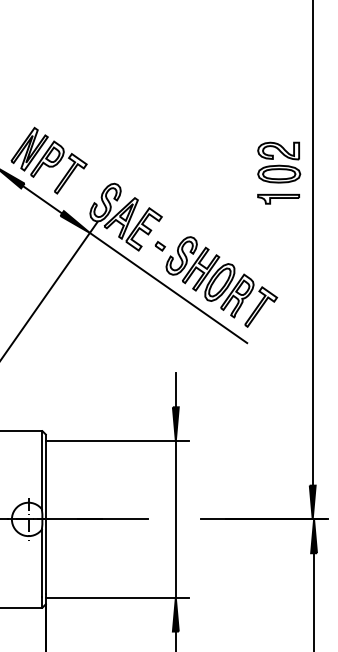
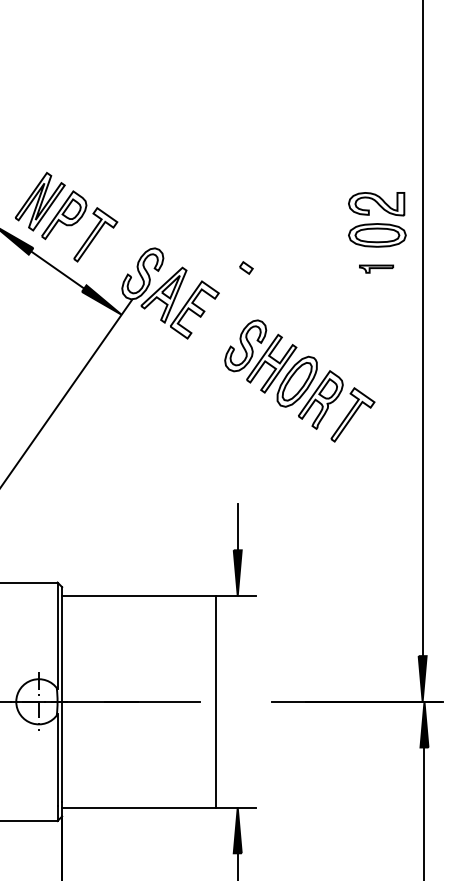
part: (278, 198) -> (376, 268), size x0.6
part: (159, 246) -> (245, 268), moved
line: (168, 287) -> (227, 388), removed
line: (175, 519) -> (215, 701), moved

